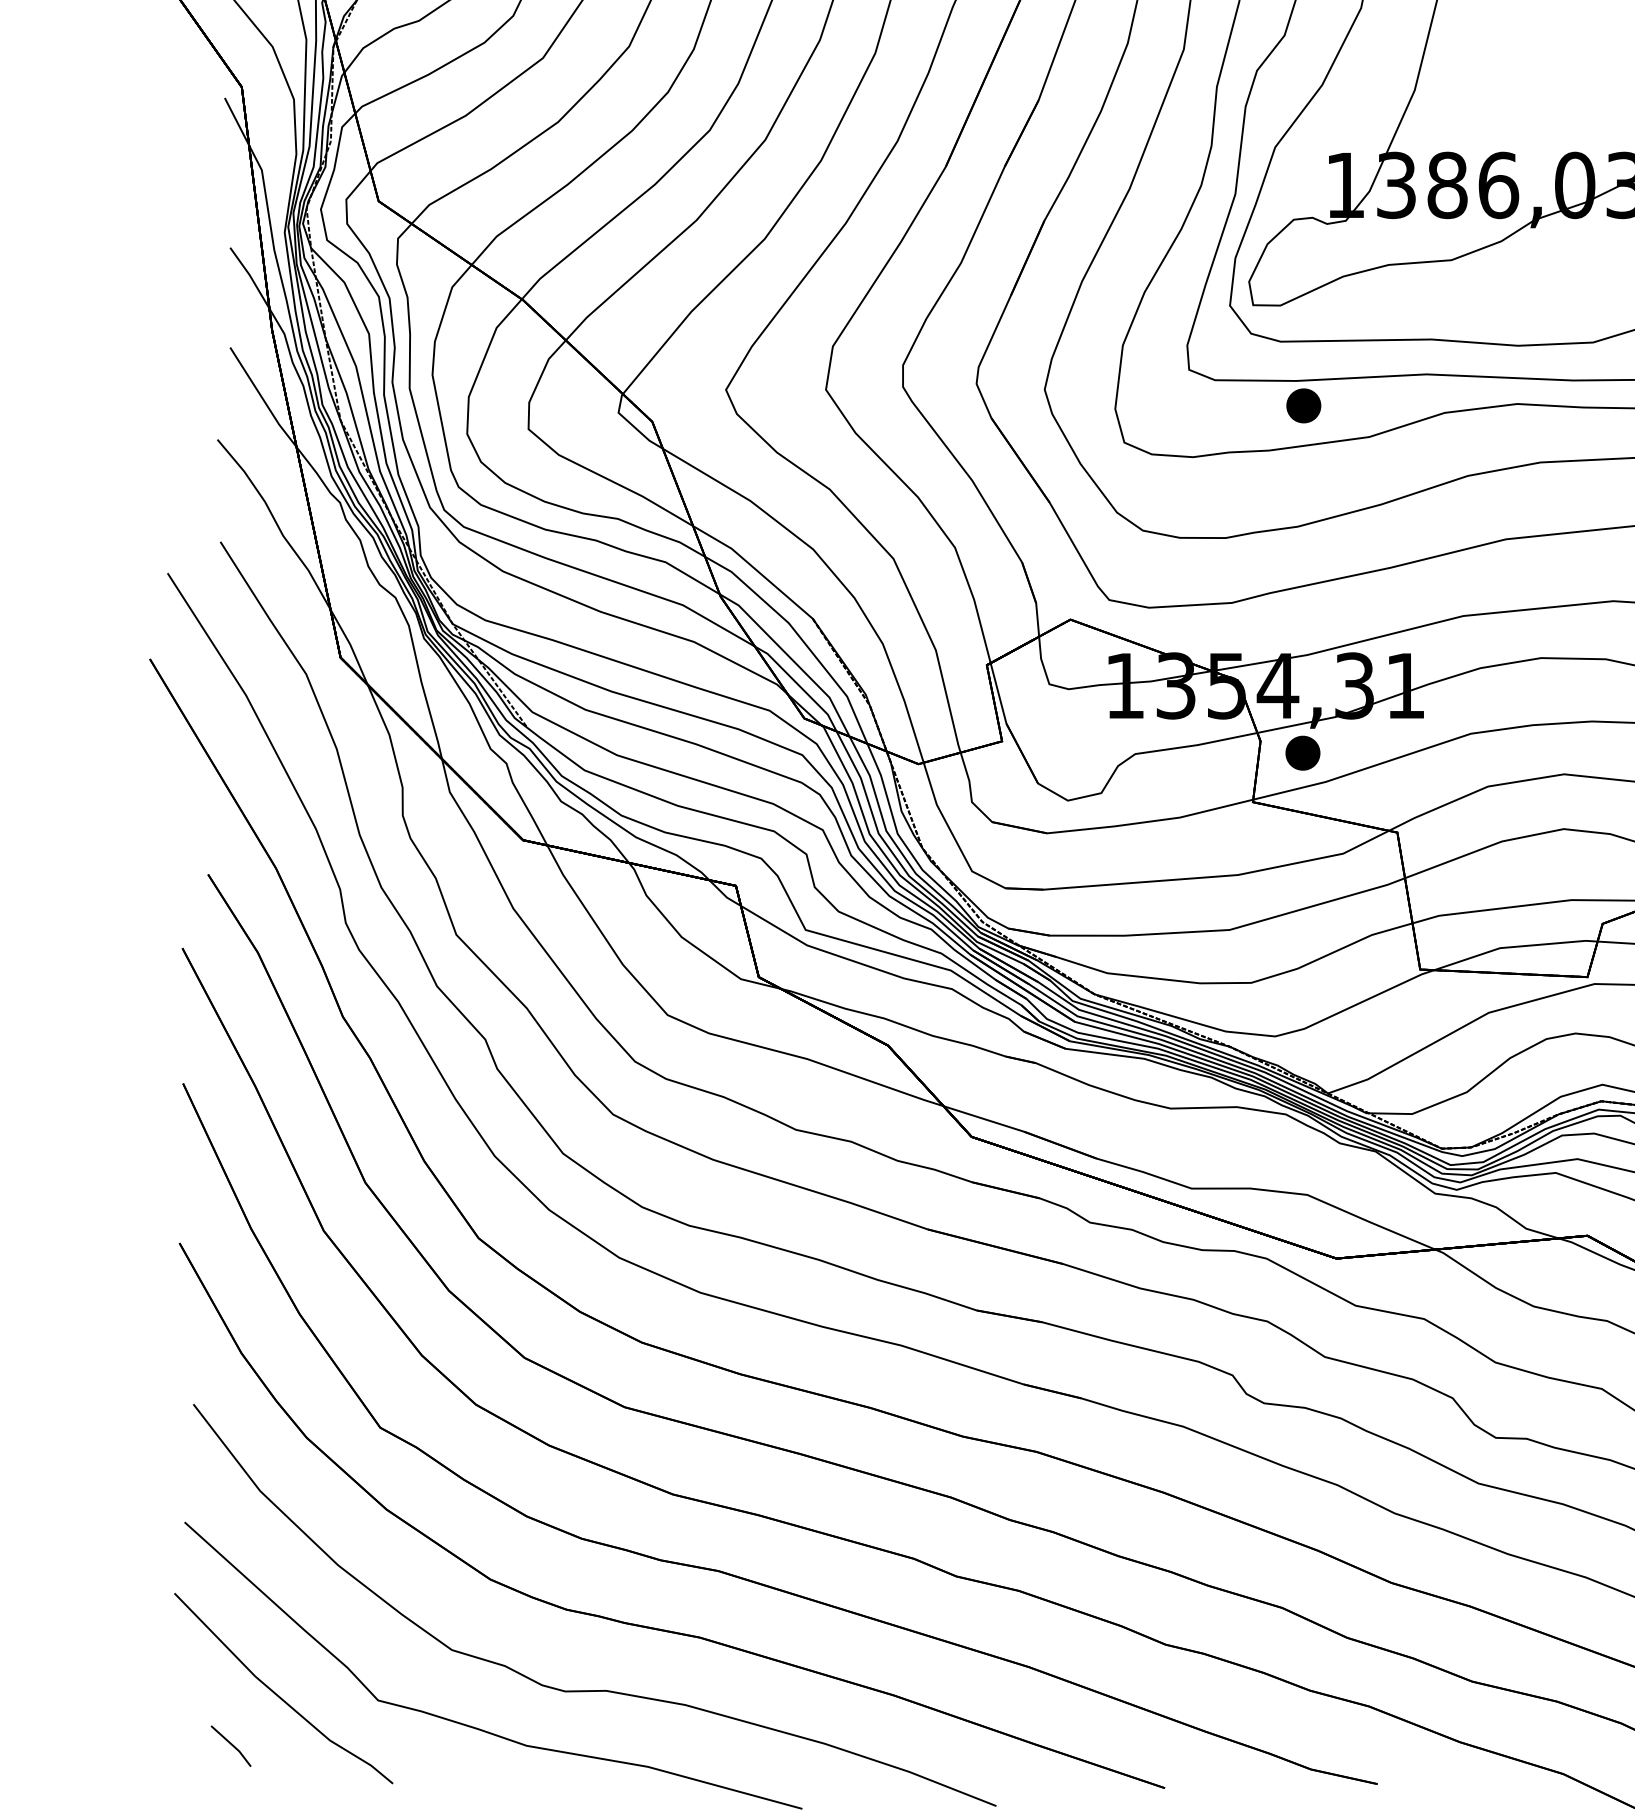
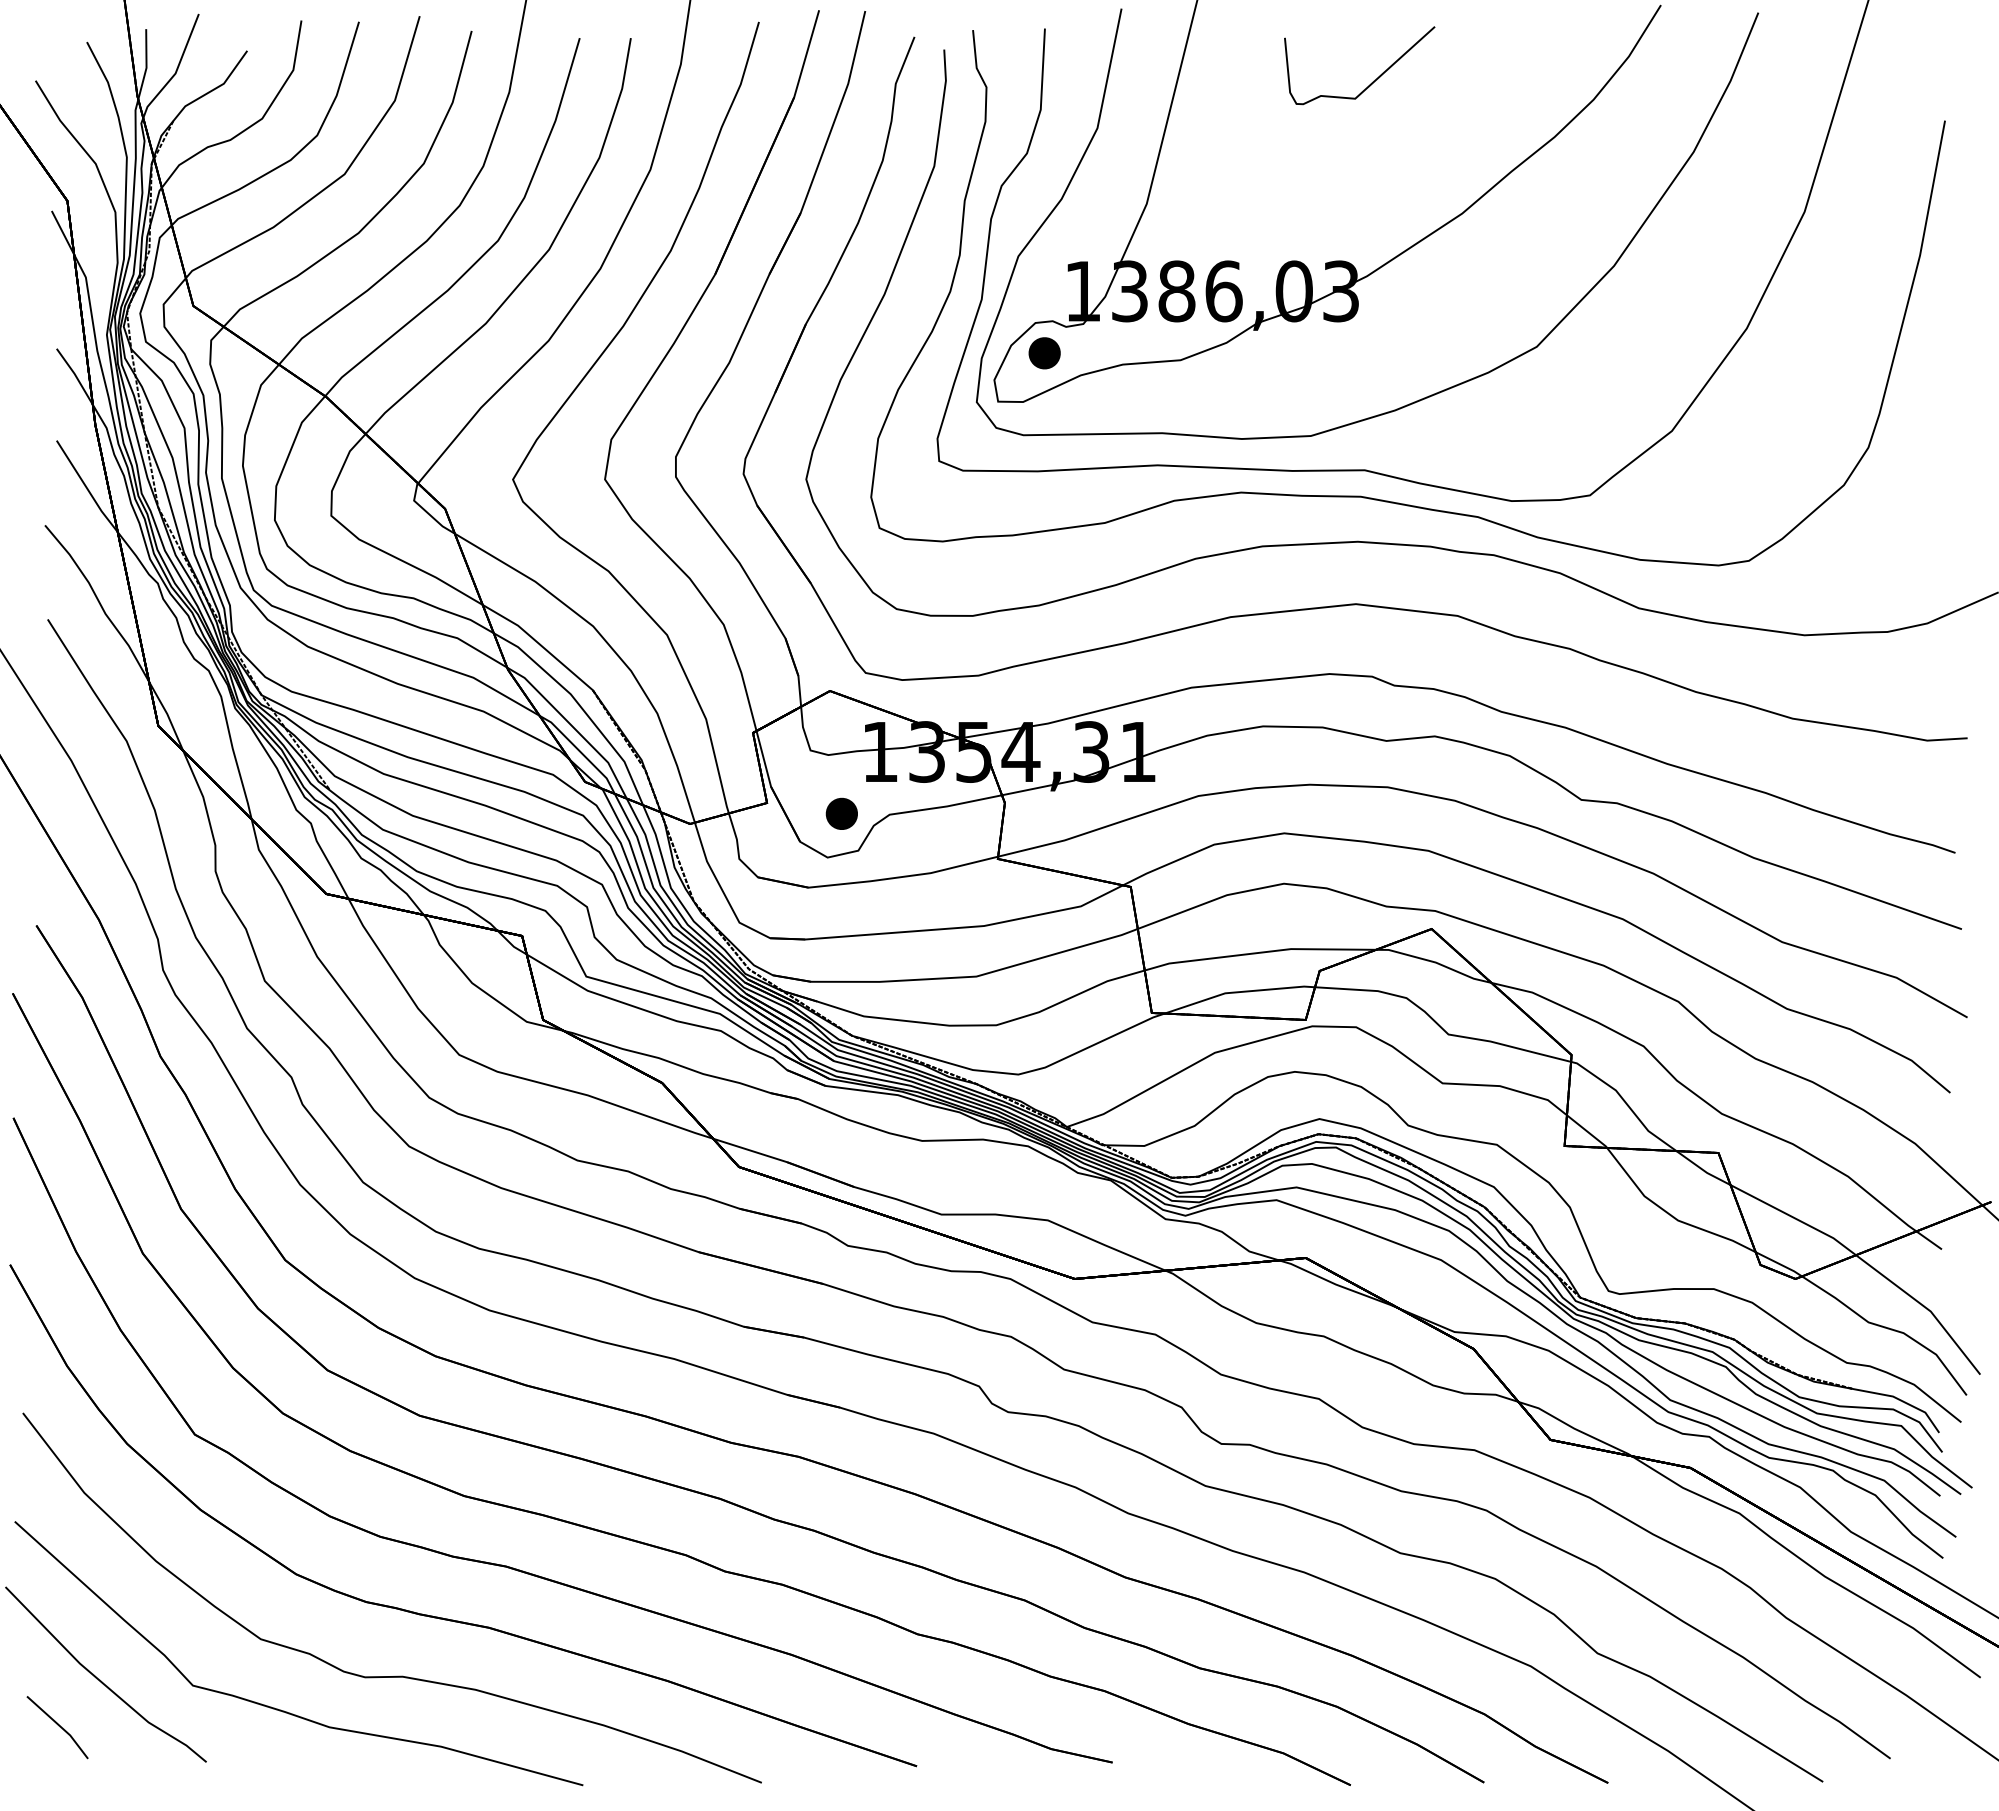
part: (1303, 406) -> (1044, 353), moved
part: (1302, 752) -> (841, 813), moved
part: (231, 1745) -> (57, 1727), size x1.67

